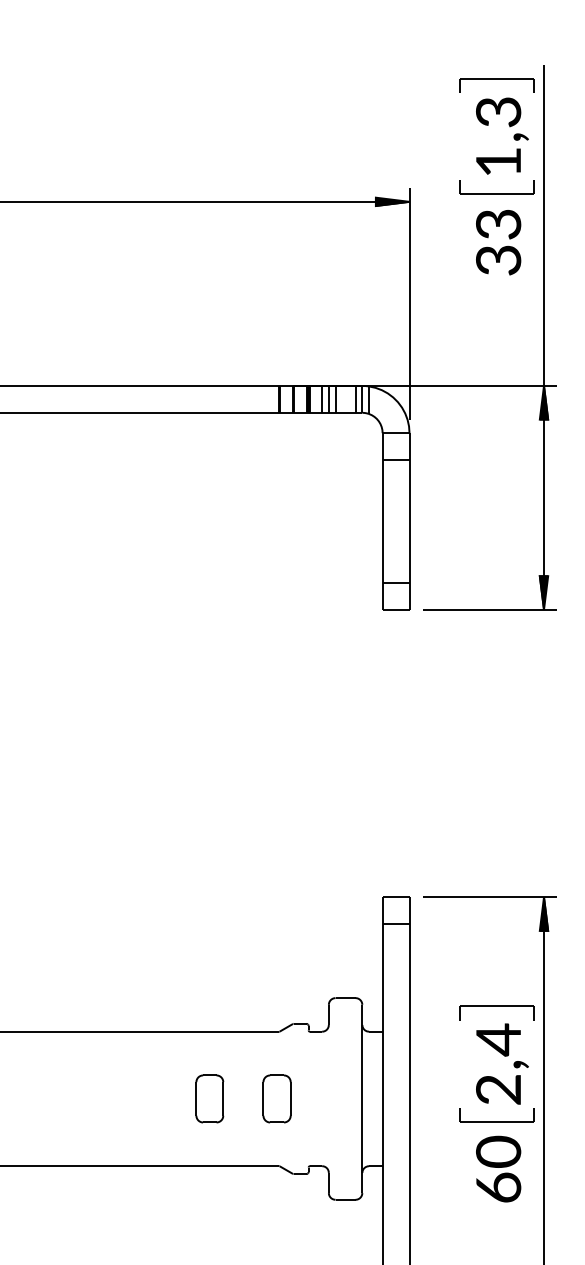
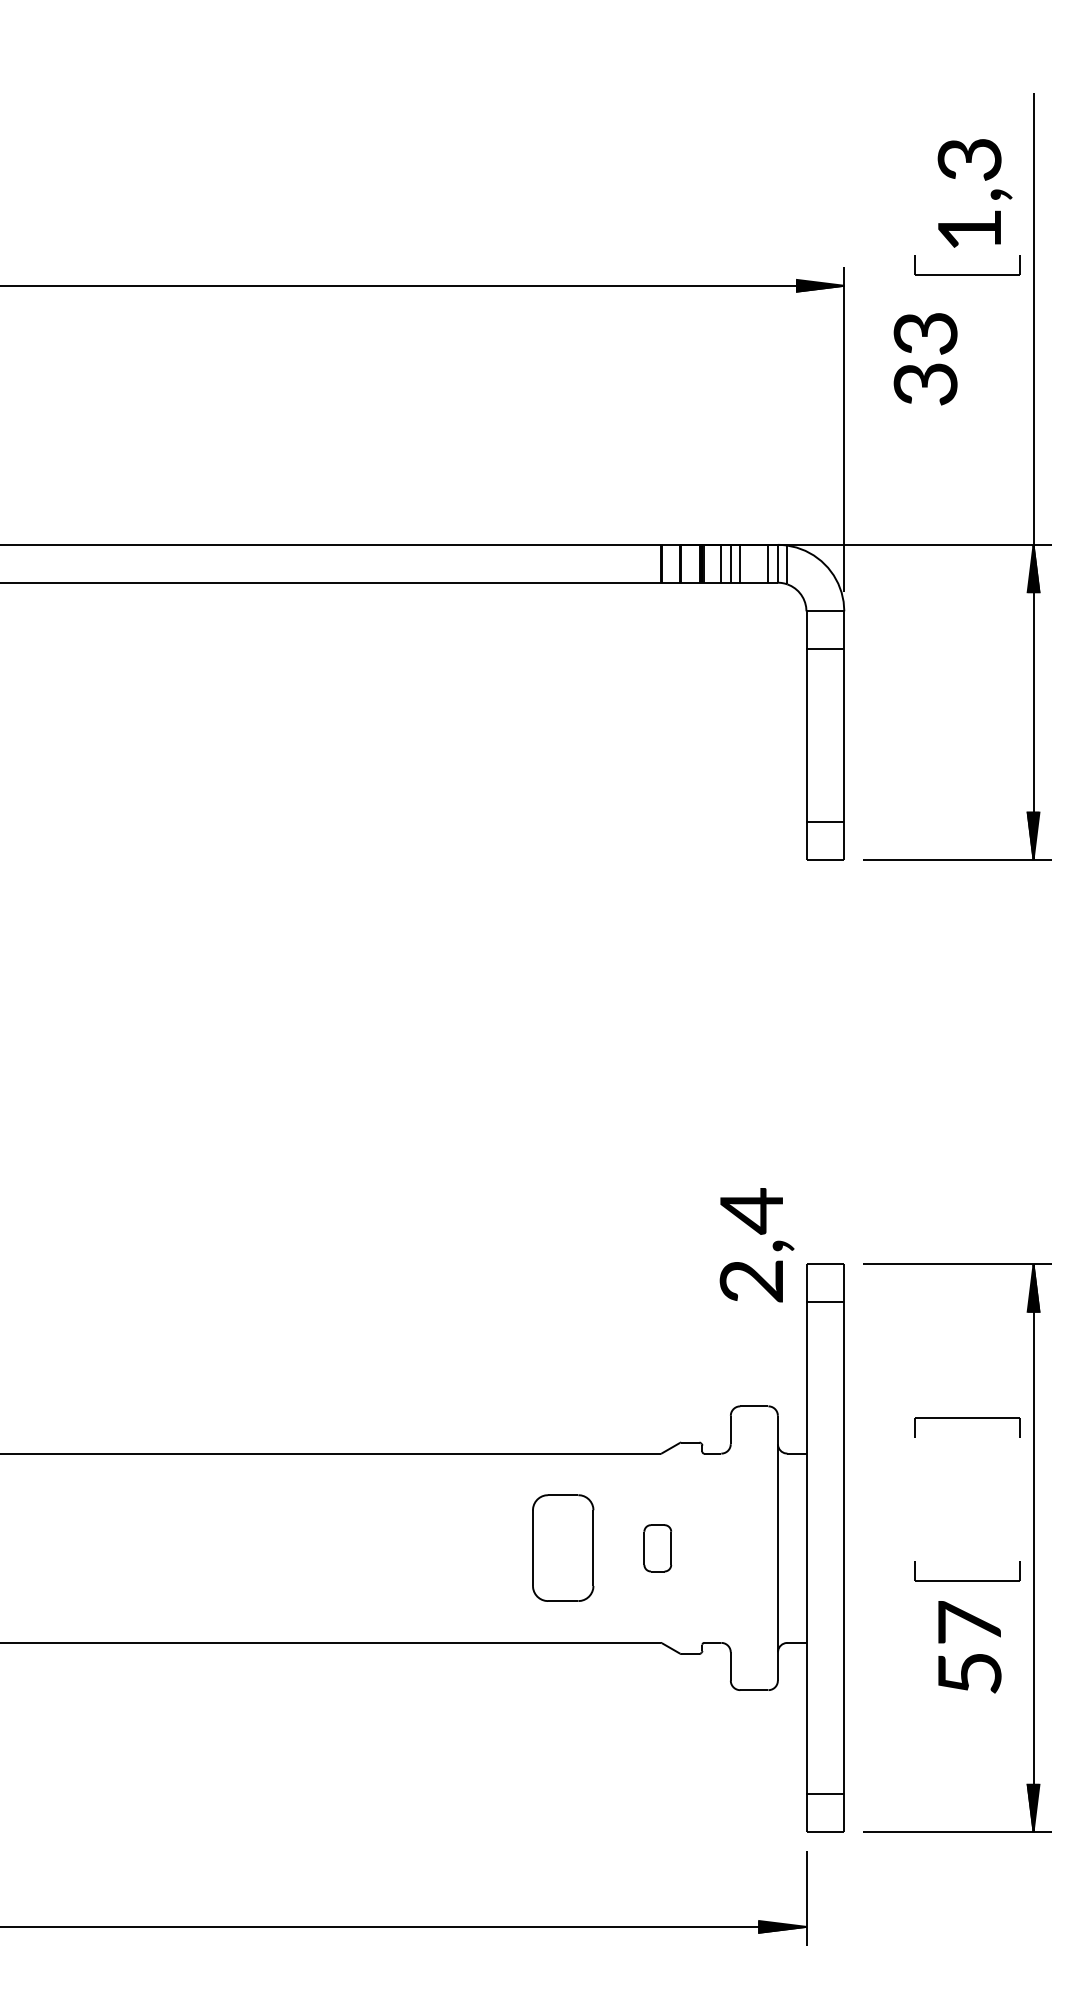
part: (497, 79) -> (967, 113), removed
text: (498, 242) -> (925, 359), moved
text: (502, 1064) -> (756, 1245), moved
part: (209, 1099) -> (563, 1548), size x1.6
part: (276, 1099) -> (657, 1548), size x0.7
text: (498, 1168) -> (969, 1646), 60 -> 57

